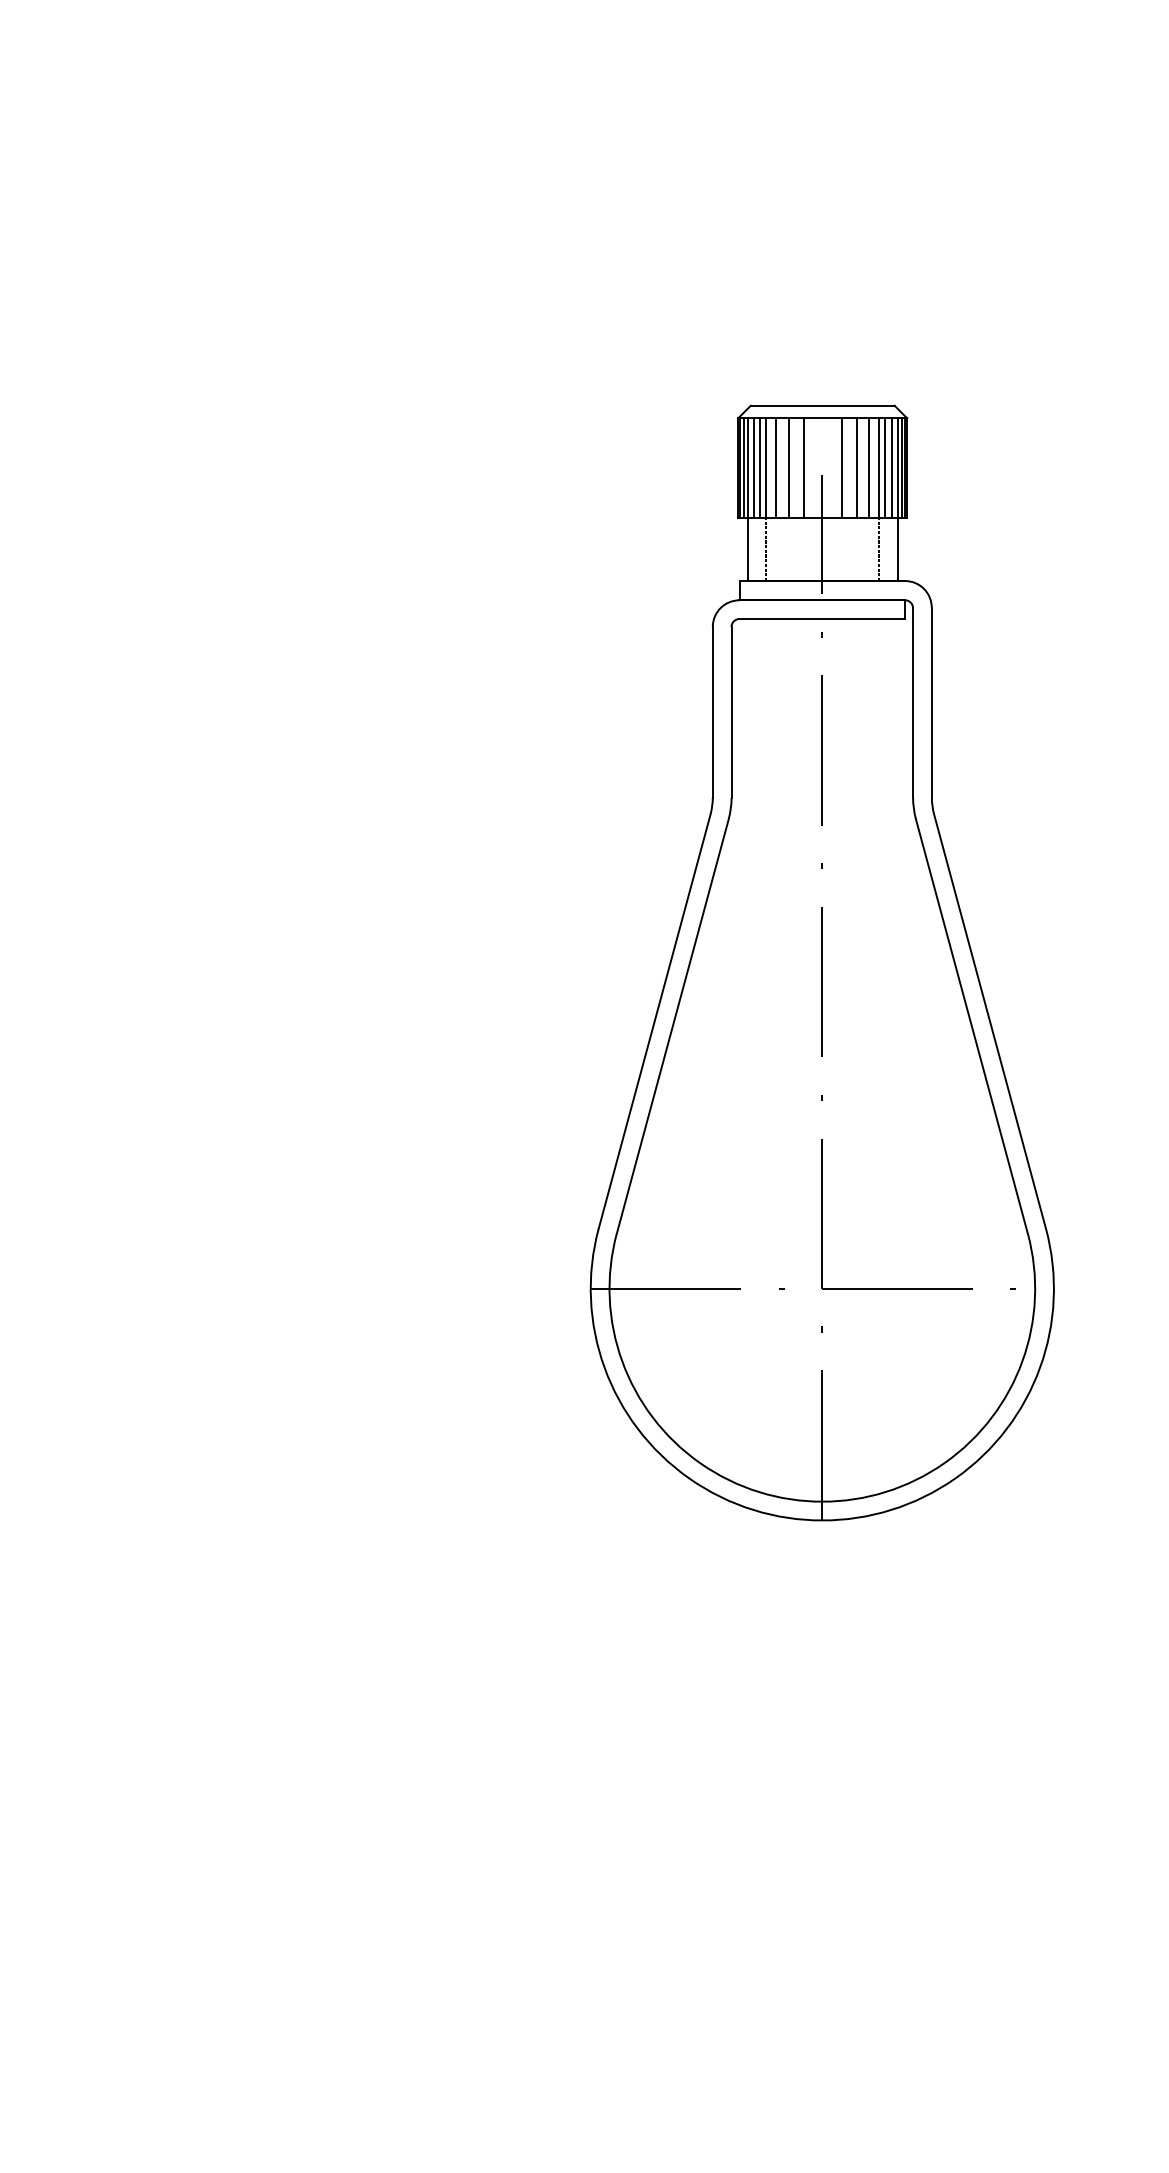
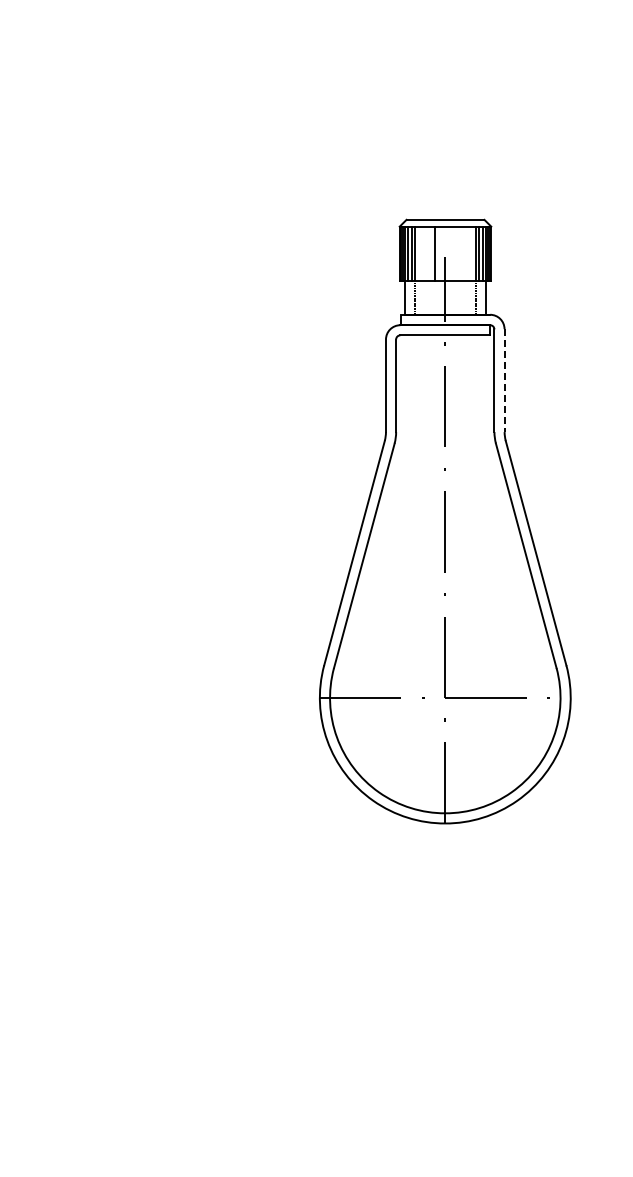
line: (776, 467) -> (420, 253), removed
line: (789, 467) -> (427, 253), removed
line: (841, 467) -> (455, 253), removed
line: (855, 467) -> (463, 253), removed
line: (868, 467) -> (470, 253), removed
line: (931, 704) -> (504, 381), solid -> dashed

